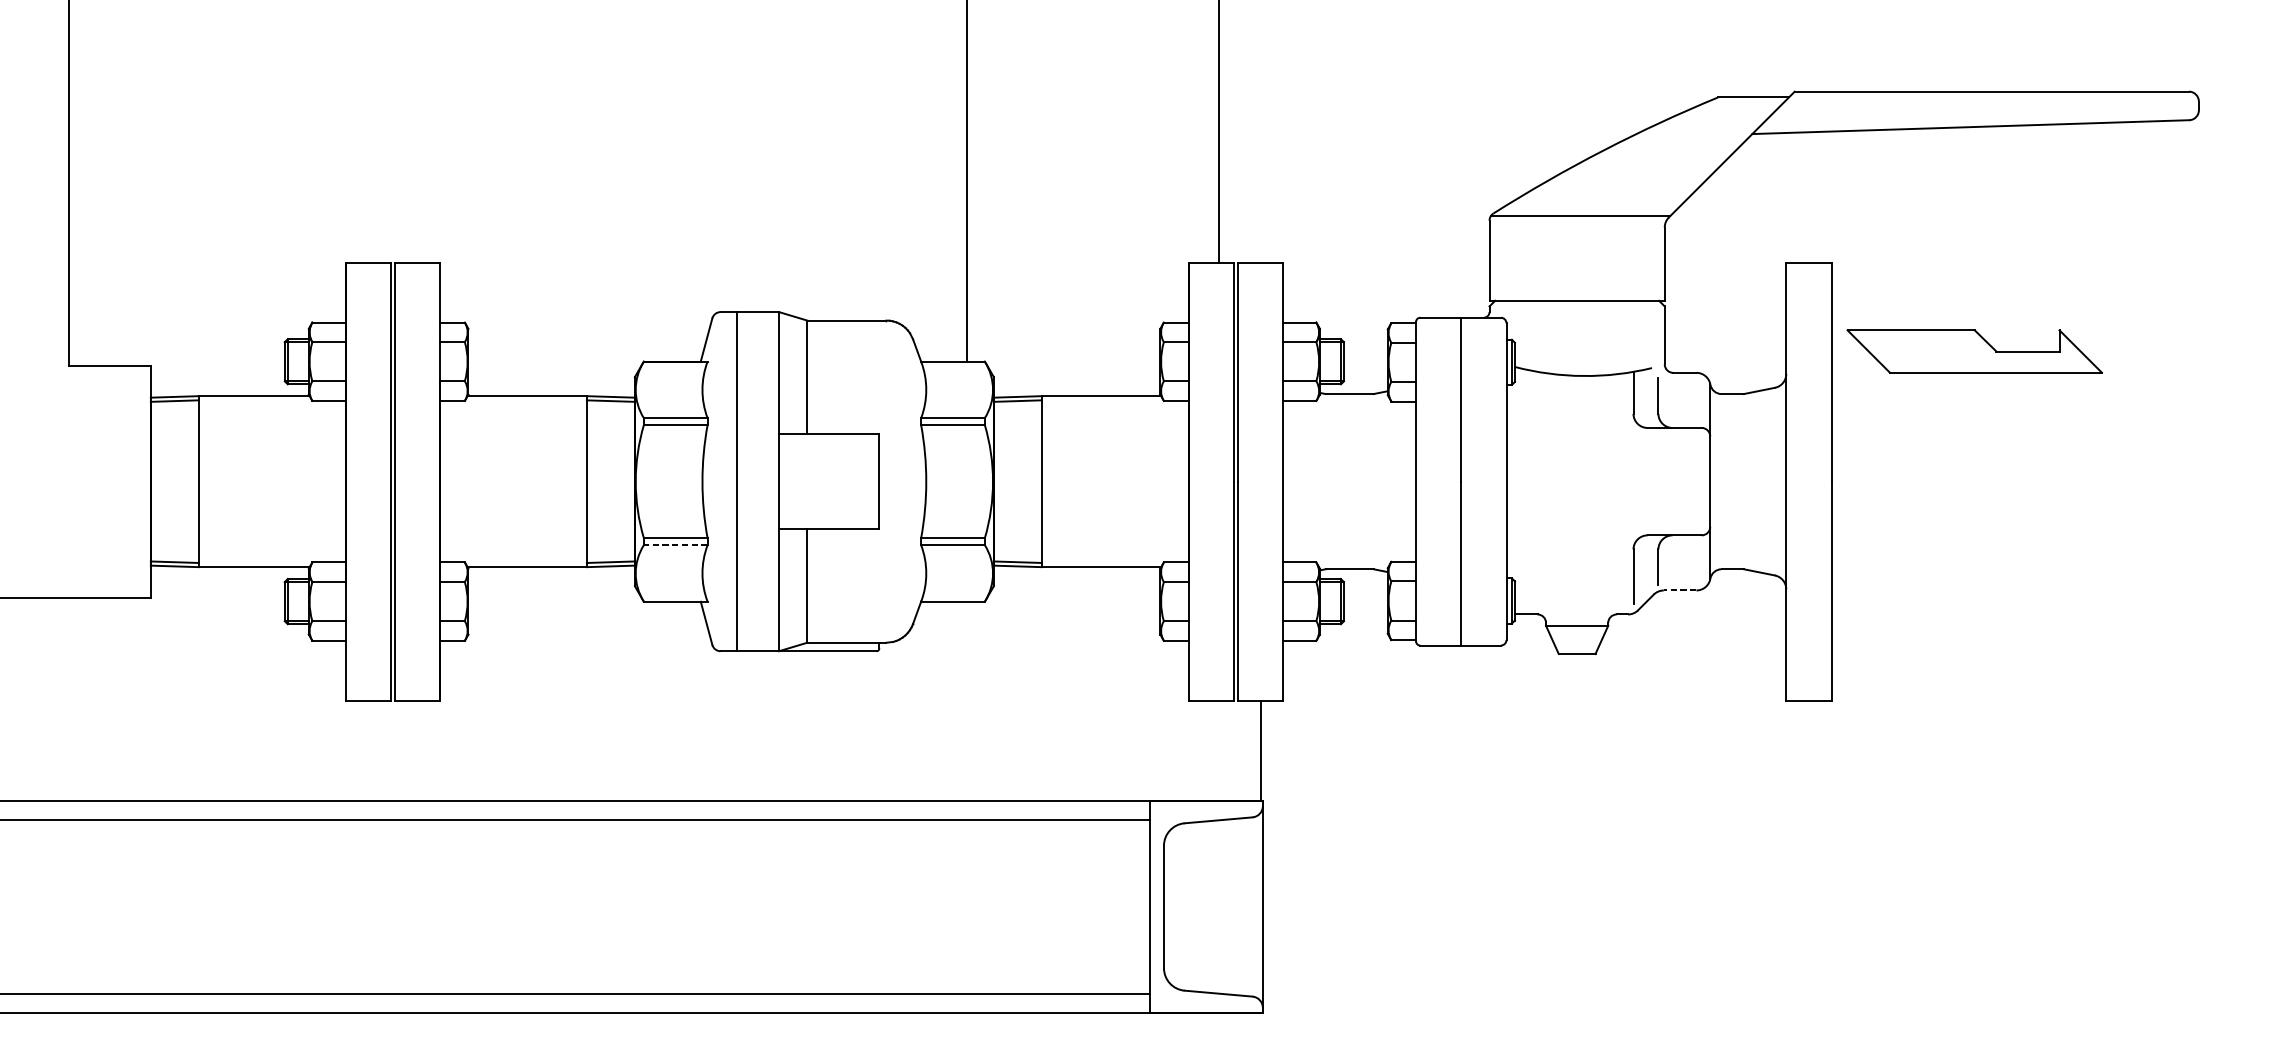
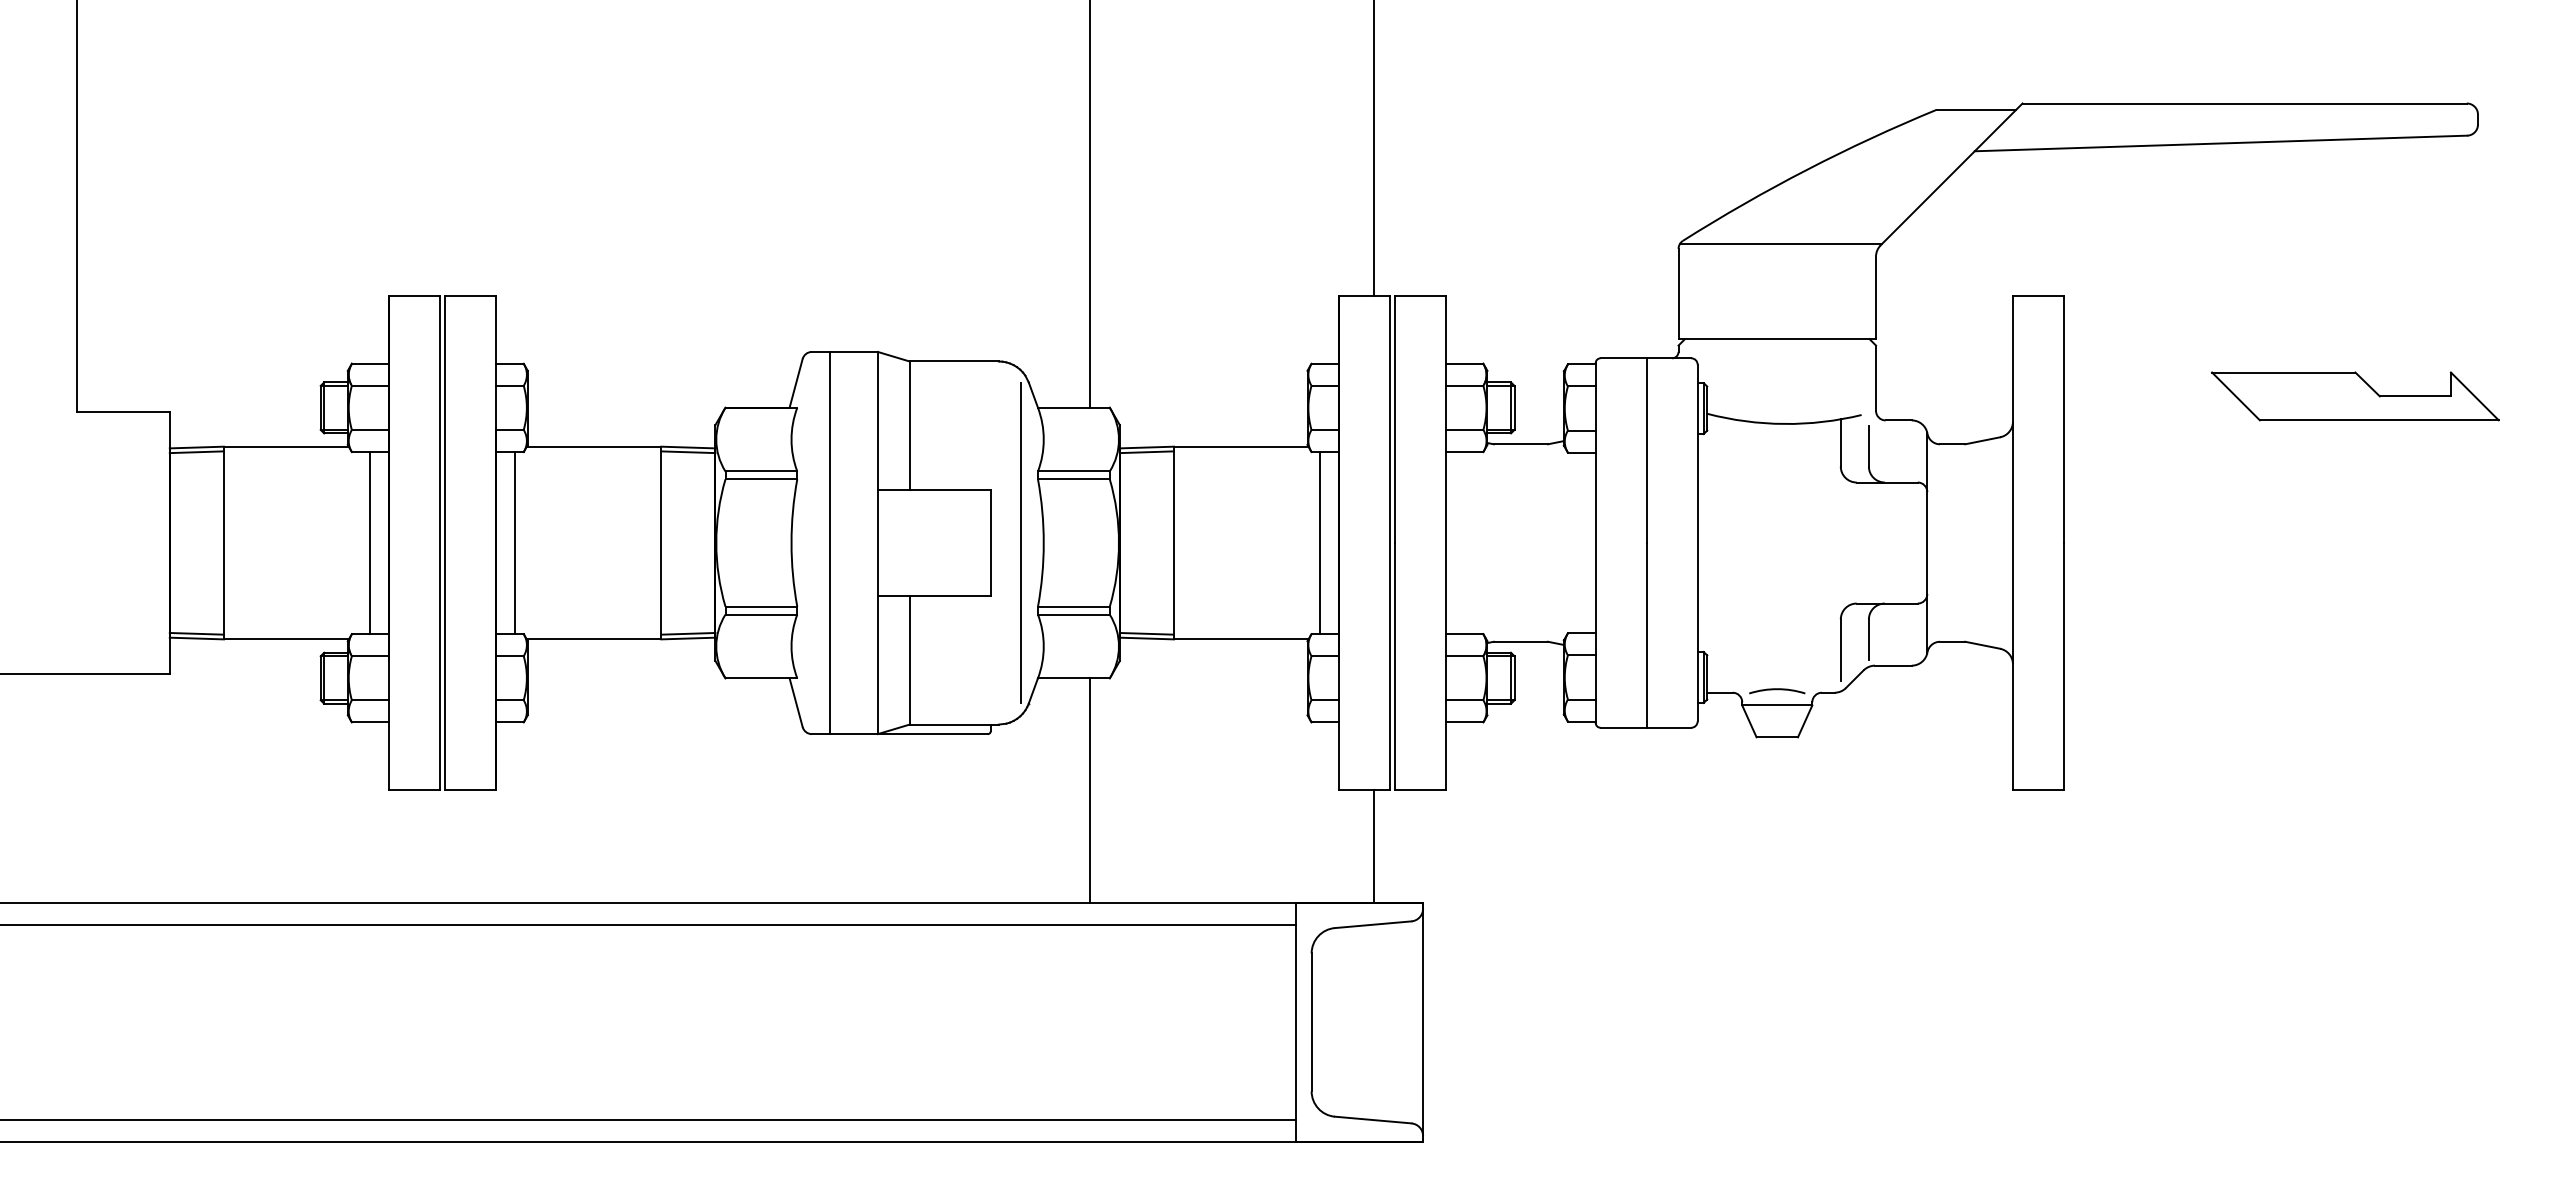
part: (1974, 351) -> (2355, 396), moved
line: (906, 481) -> (1021, 542), added
line: (328, 482) -> (370, 543), added
line: (457, 482) -> (515, 543), added
line: (1171, 482) -> (1320, 543), added
line: (675, 545) -> (761, 614), dashed -> solid
line: (1679, 590) -> (1892, 665), dashed -> solid
arc: (1577, 612) -> (1777, 690), added
line: (967, 701) -> (1090, 790), added
line: (1260, 750) -> (1373, 845), moved

